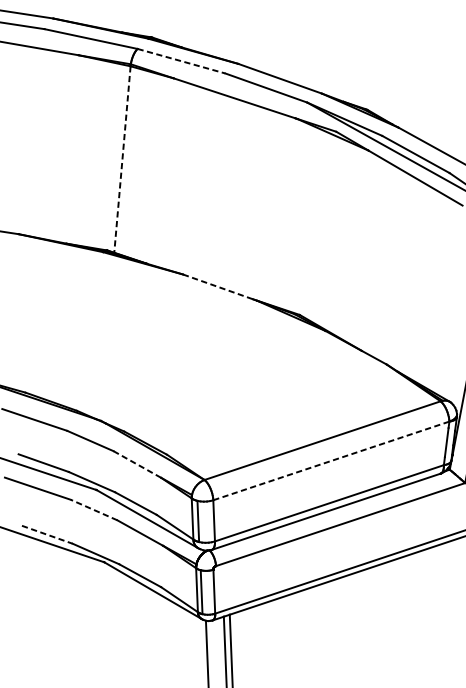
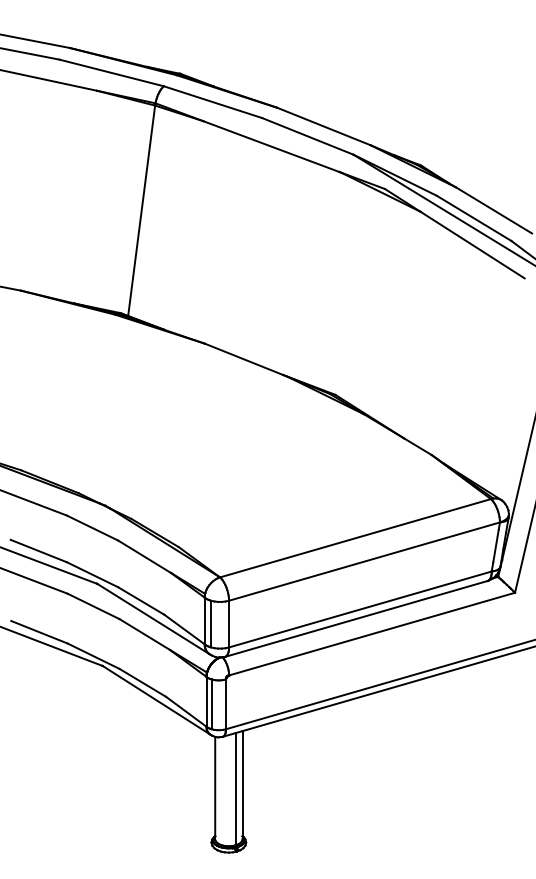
line: (181, 61) -> (213, 102), dashed -> solid
line: (122, 160) -> (141, 211), dashed -> solid
line: (218, 286) -> (244, 359), dashed -> solid
line: (331, 460) -> (364, 561), dashed -> solid
line: (138, 465) -> (145, 557), dashed -> solid
line: (94, 510) -> (93, 606), dashed -> solid
line: (48, 534) -> (40, 632), dashed -> solid

